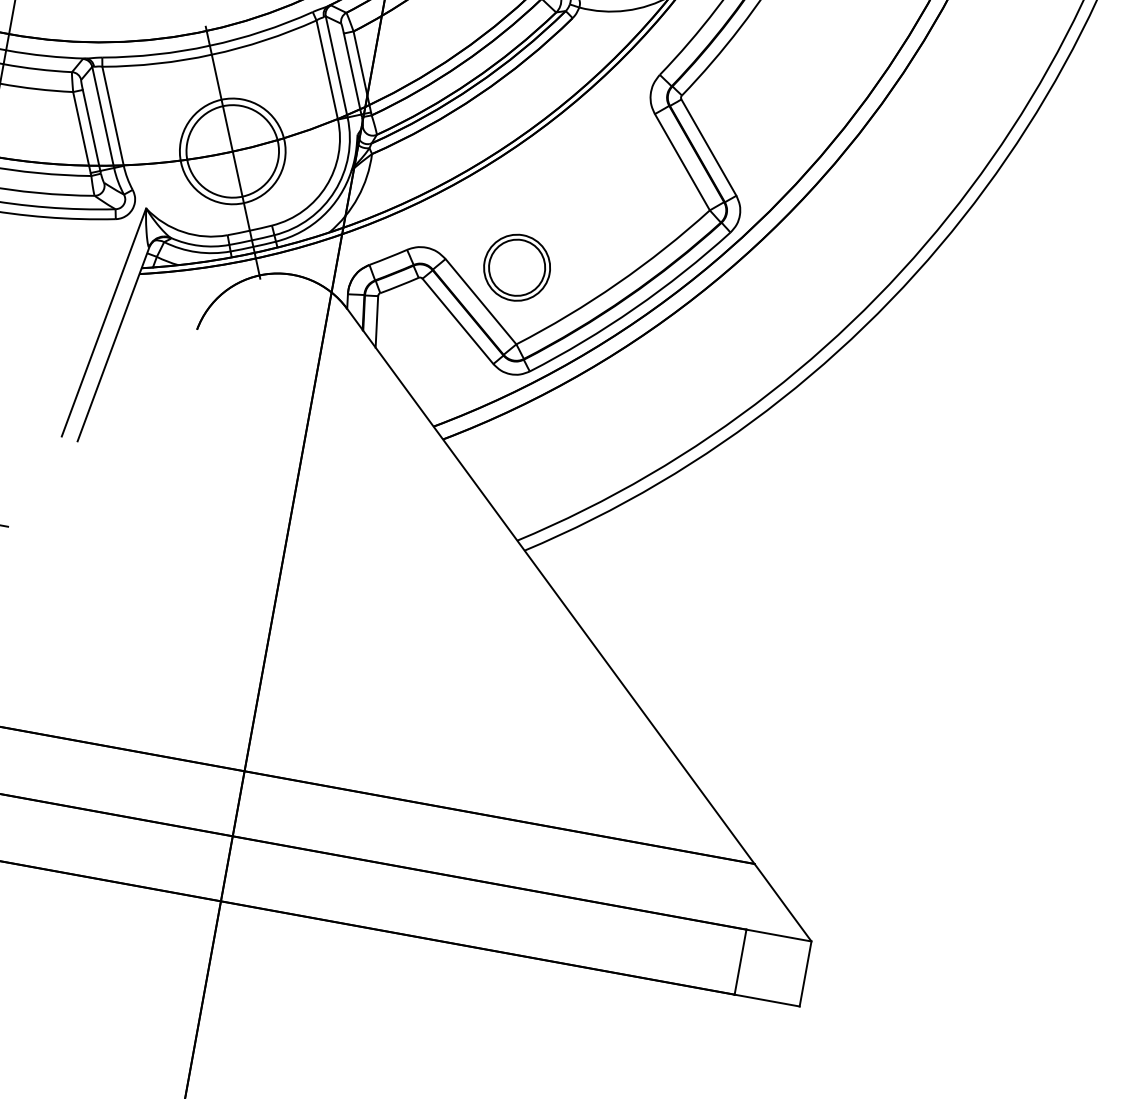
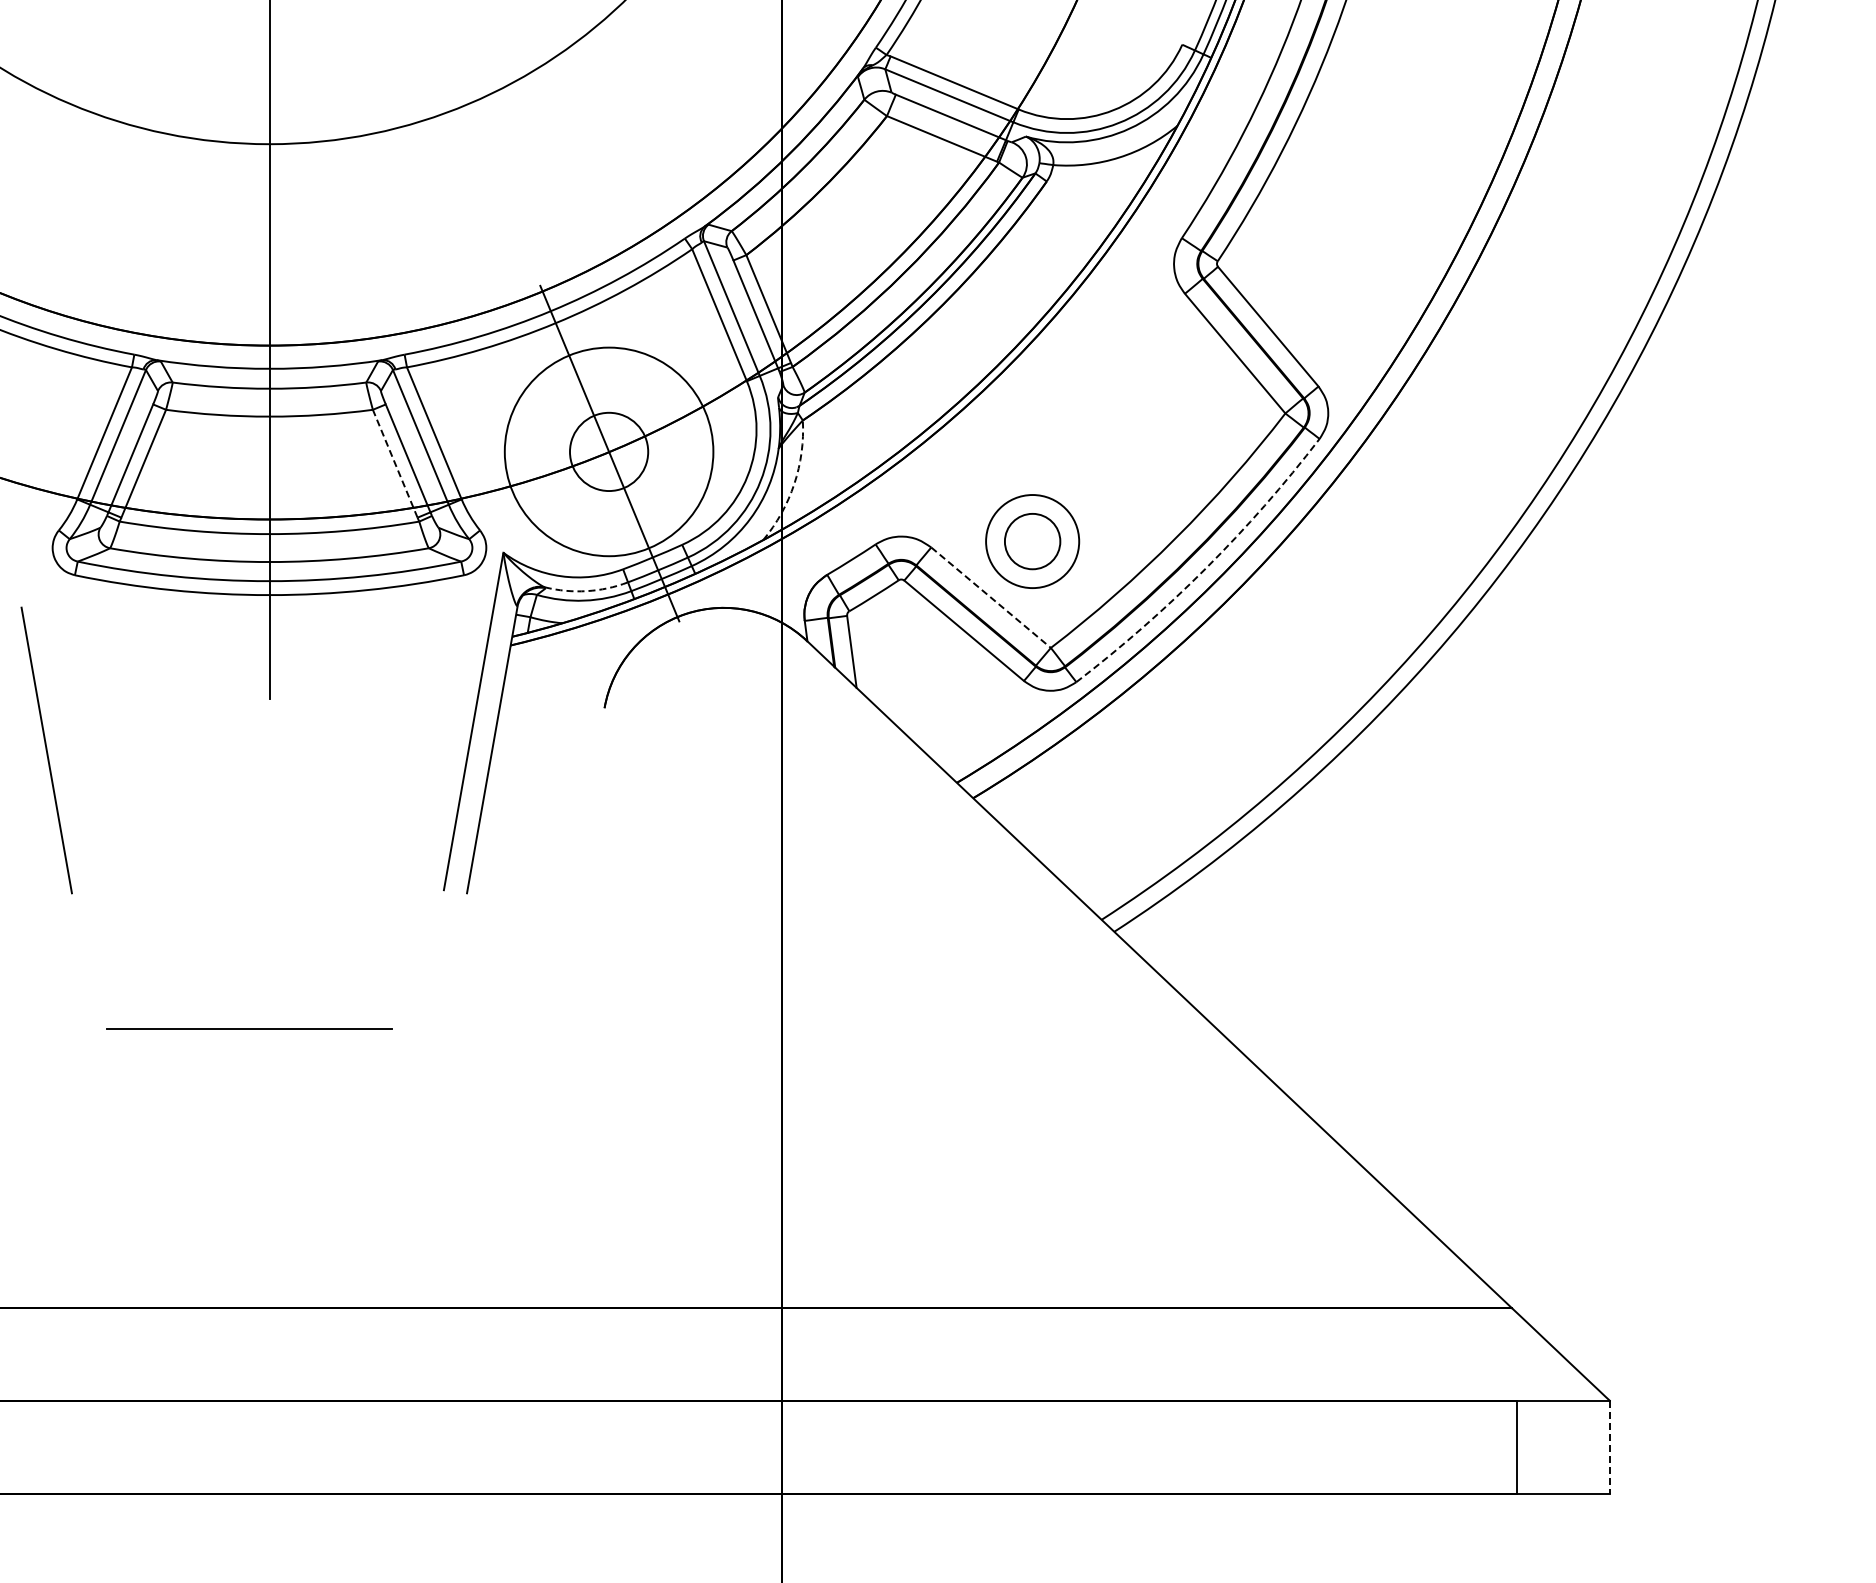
line: (82, 132) -> (395, 463), solid -> dashed
circle: (232, 151) -> (608, 451), size x0.6
circle: (232, 151) -> (608, 451), size x1.4
arc: (358, 197) -> (794, 484), solid -> dashed
arc: (199, 246) -> (586, 591), solid -> dashed
circle: (517, 267) -> (1032, 541), size x0.7
line: (481, 302) -> (991, 598), solid -> dashed
arc: (634, 308) -> (1205, 568), solid -> dashed
line: (805, 973) -> (1610, 1447), solid -> dashed

